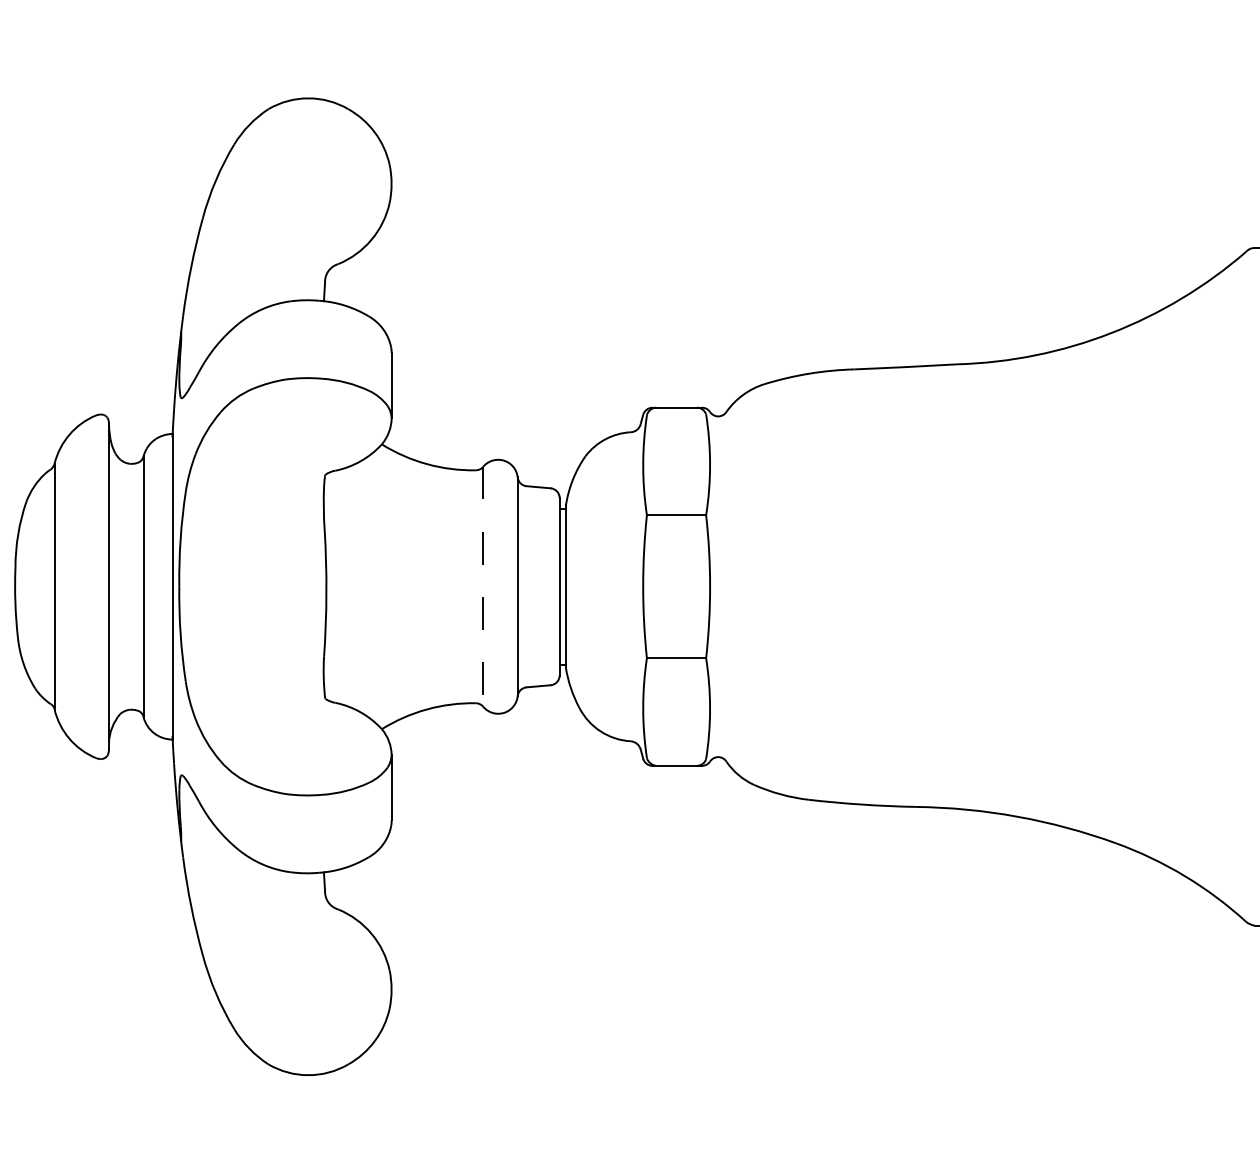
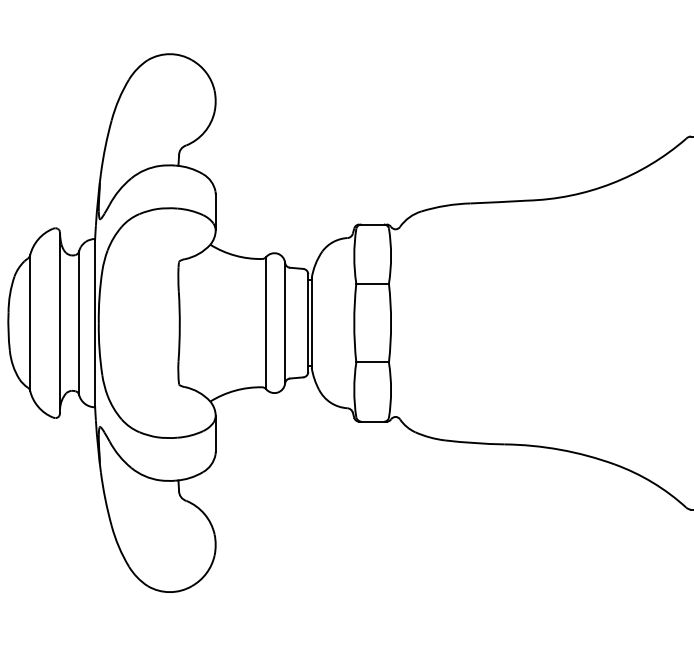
line: (483, 587) -> (266, 323), dashed -> solid

